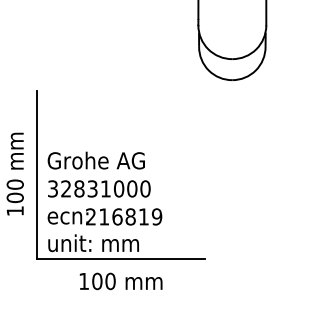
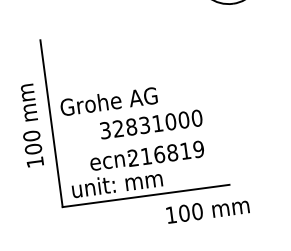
text: (99, 188) -> (151, 123), moved
text: (104, 216) -> (146, 155), moved
text: (120, 281) -> (207, 210), moved

